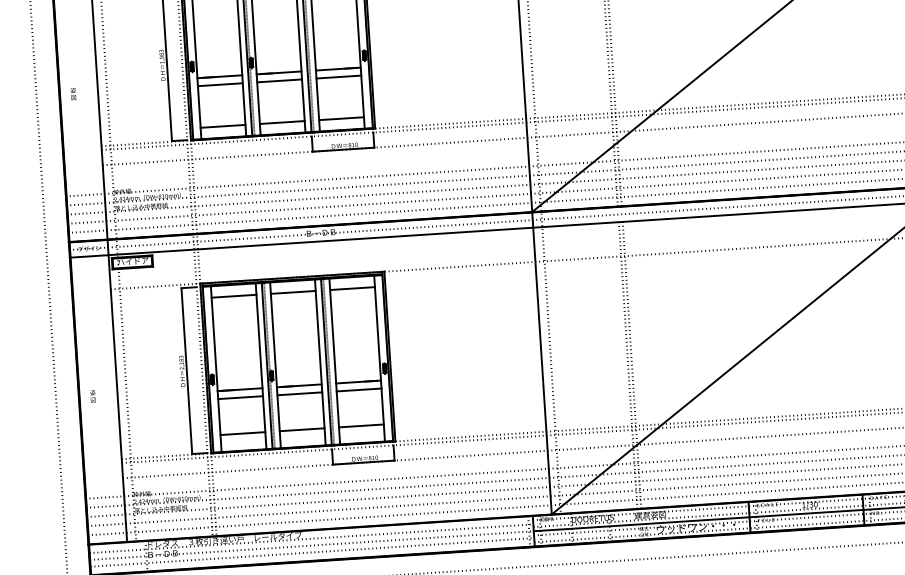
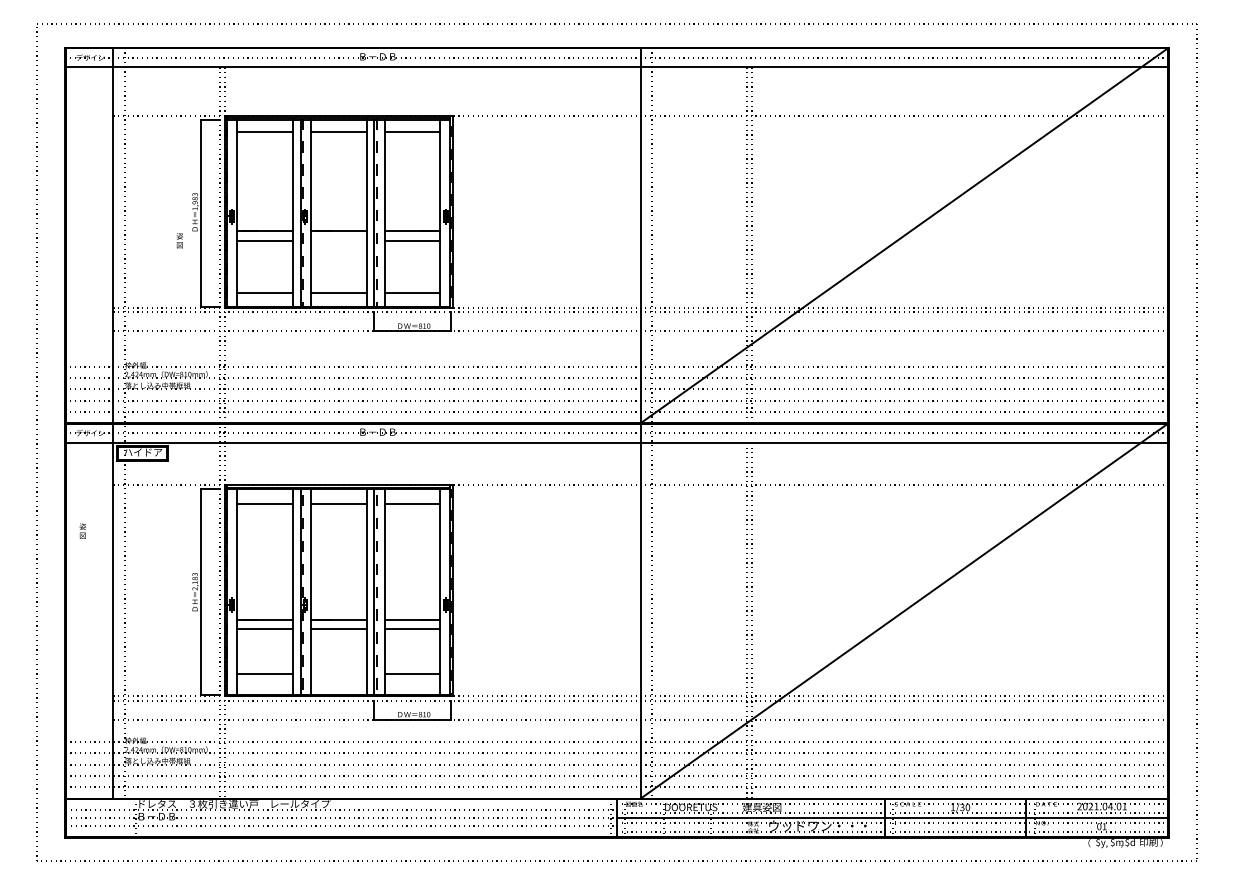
line: (279, 80) -> (338, 240), removed
text: (73, 93) -> (179, 240), moved
text: (92, 395) -> (82, 530), moved
line: (301, 430) -> (338, 674), removed

